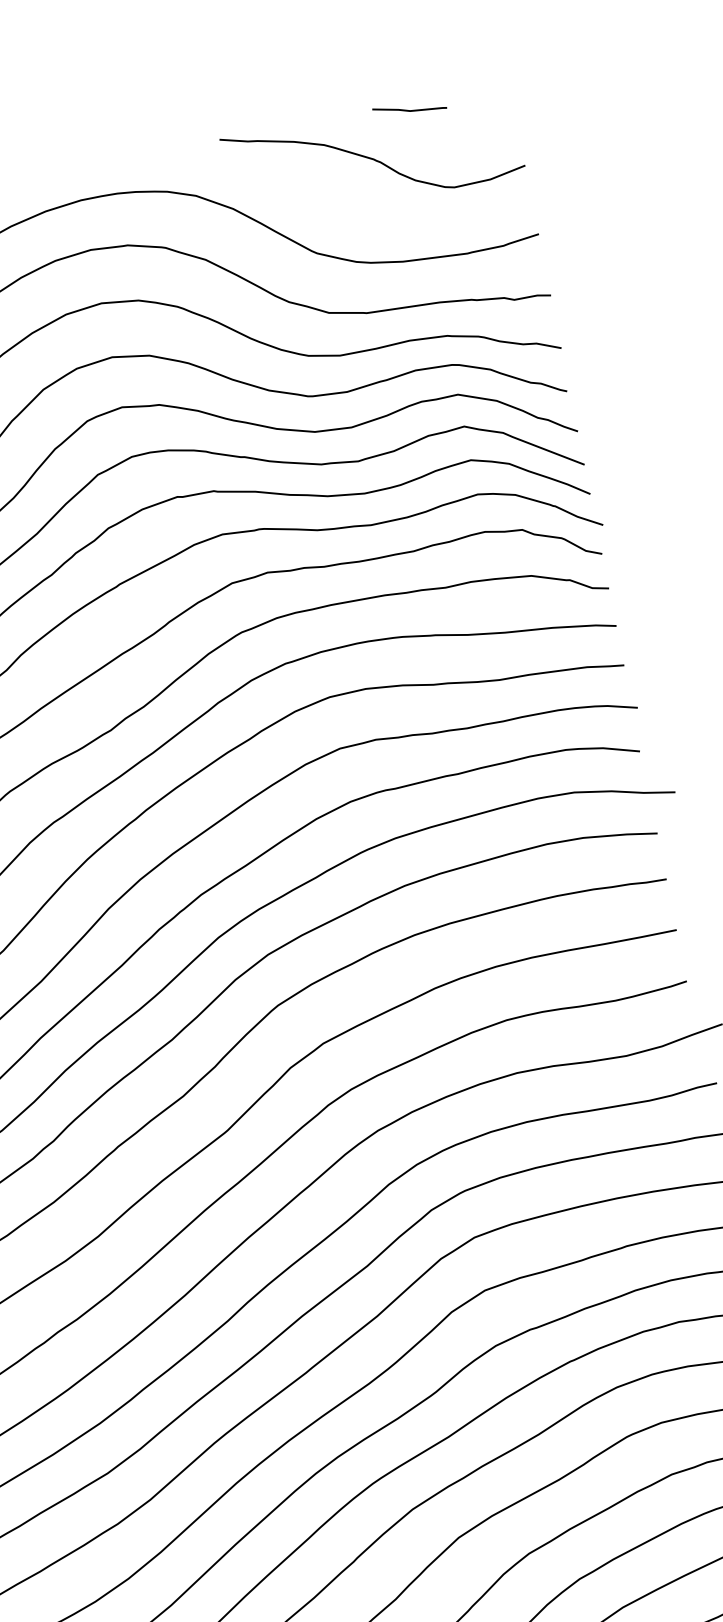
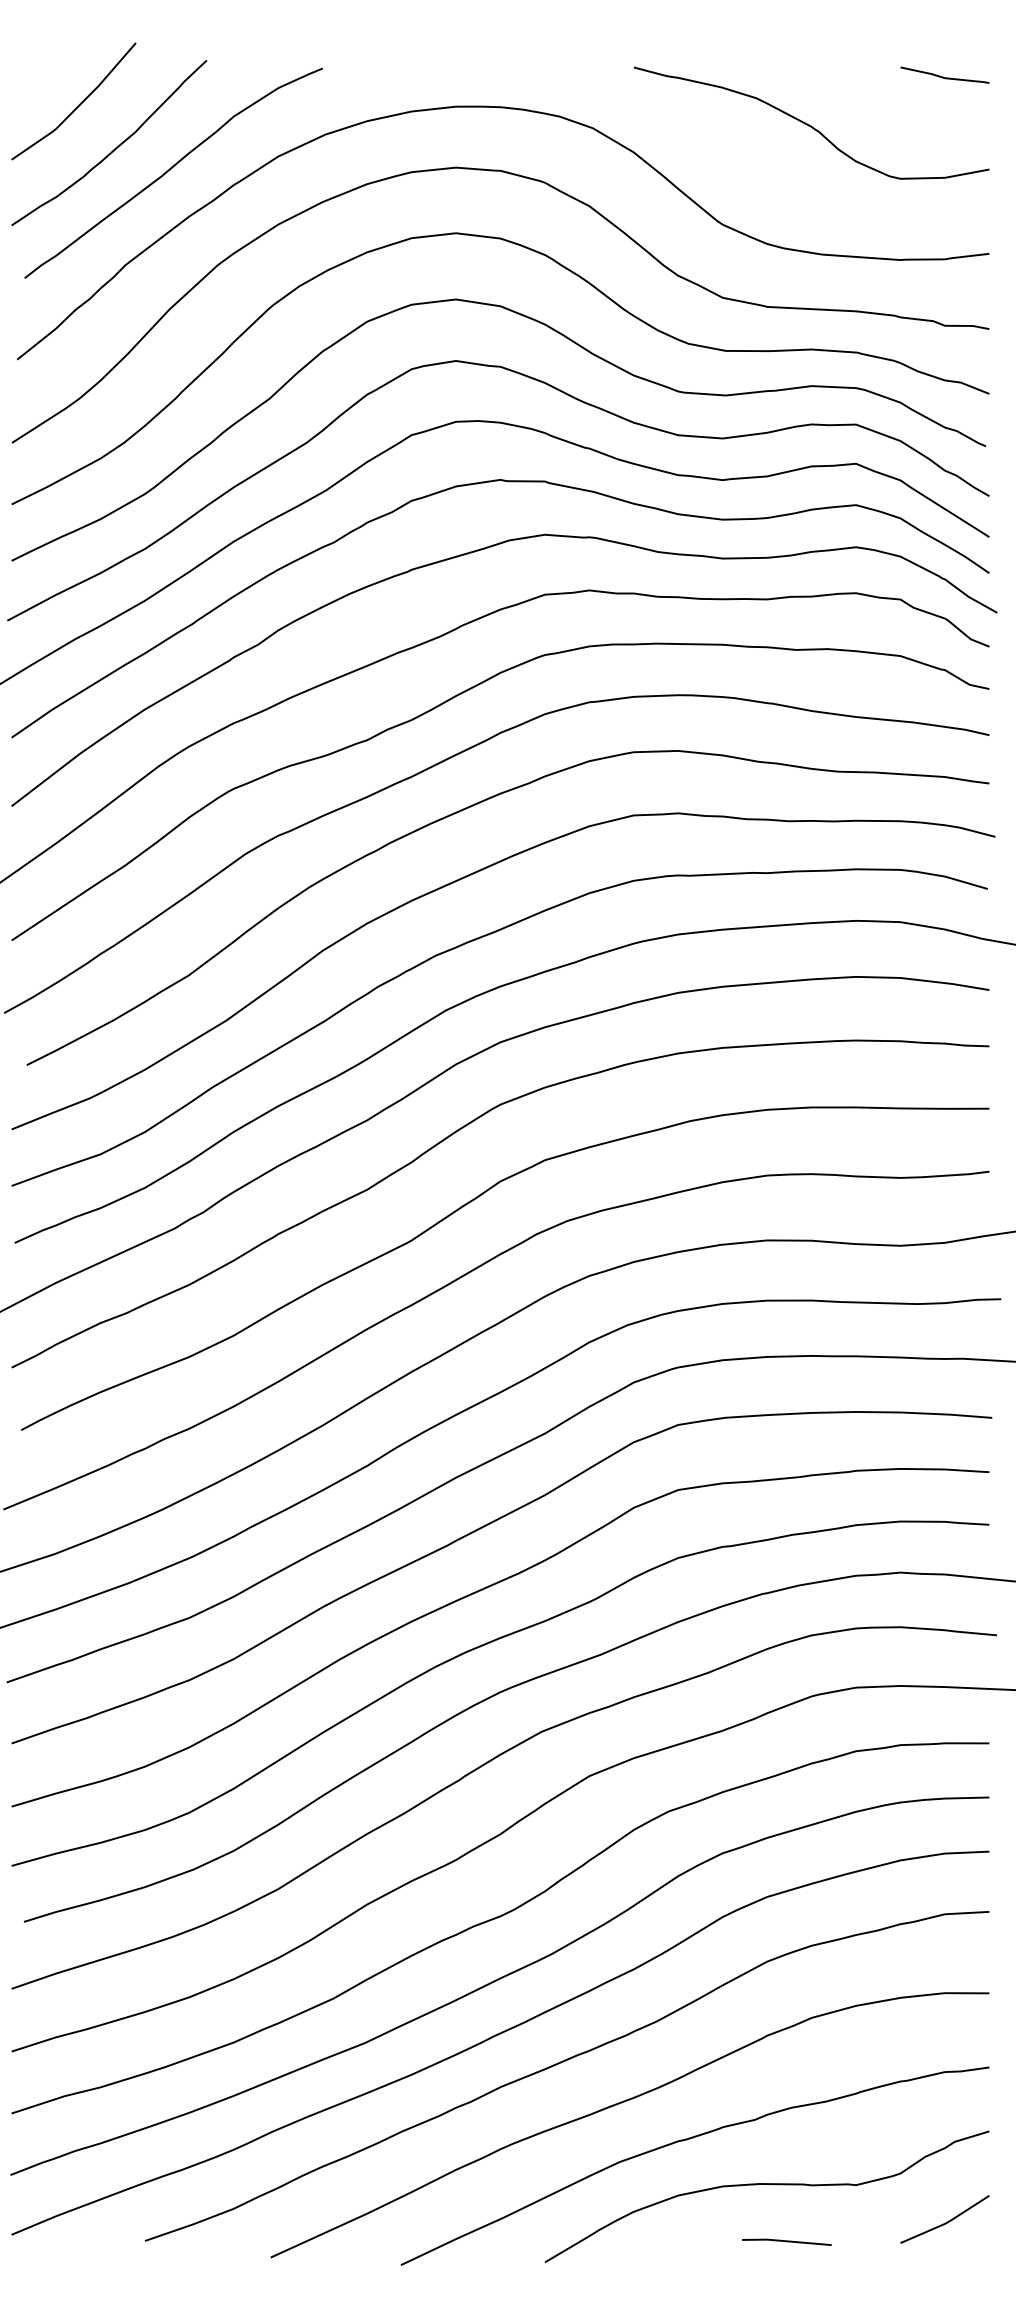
line: (408, 109) -> (943, 76), moved

